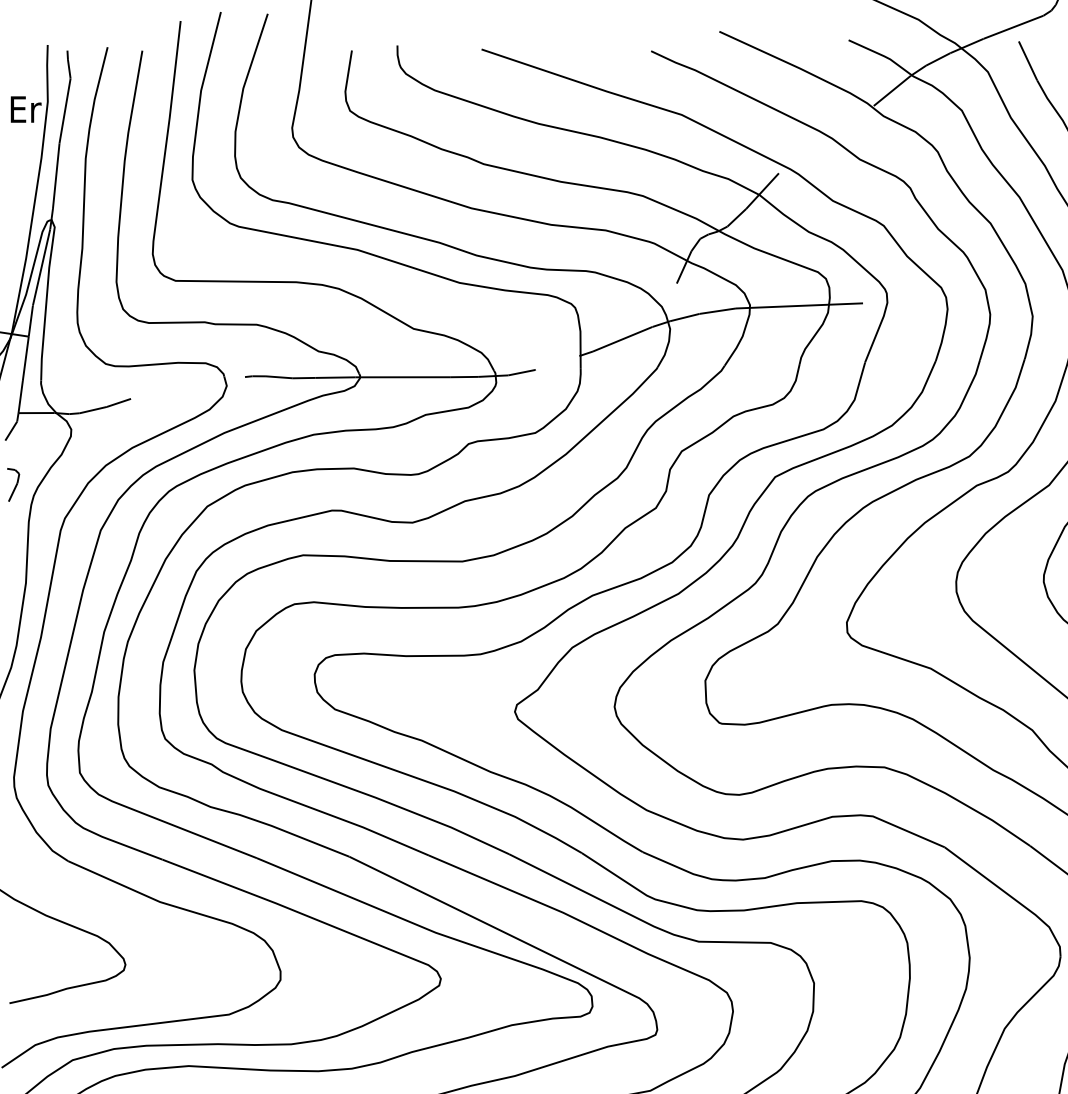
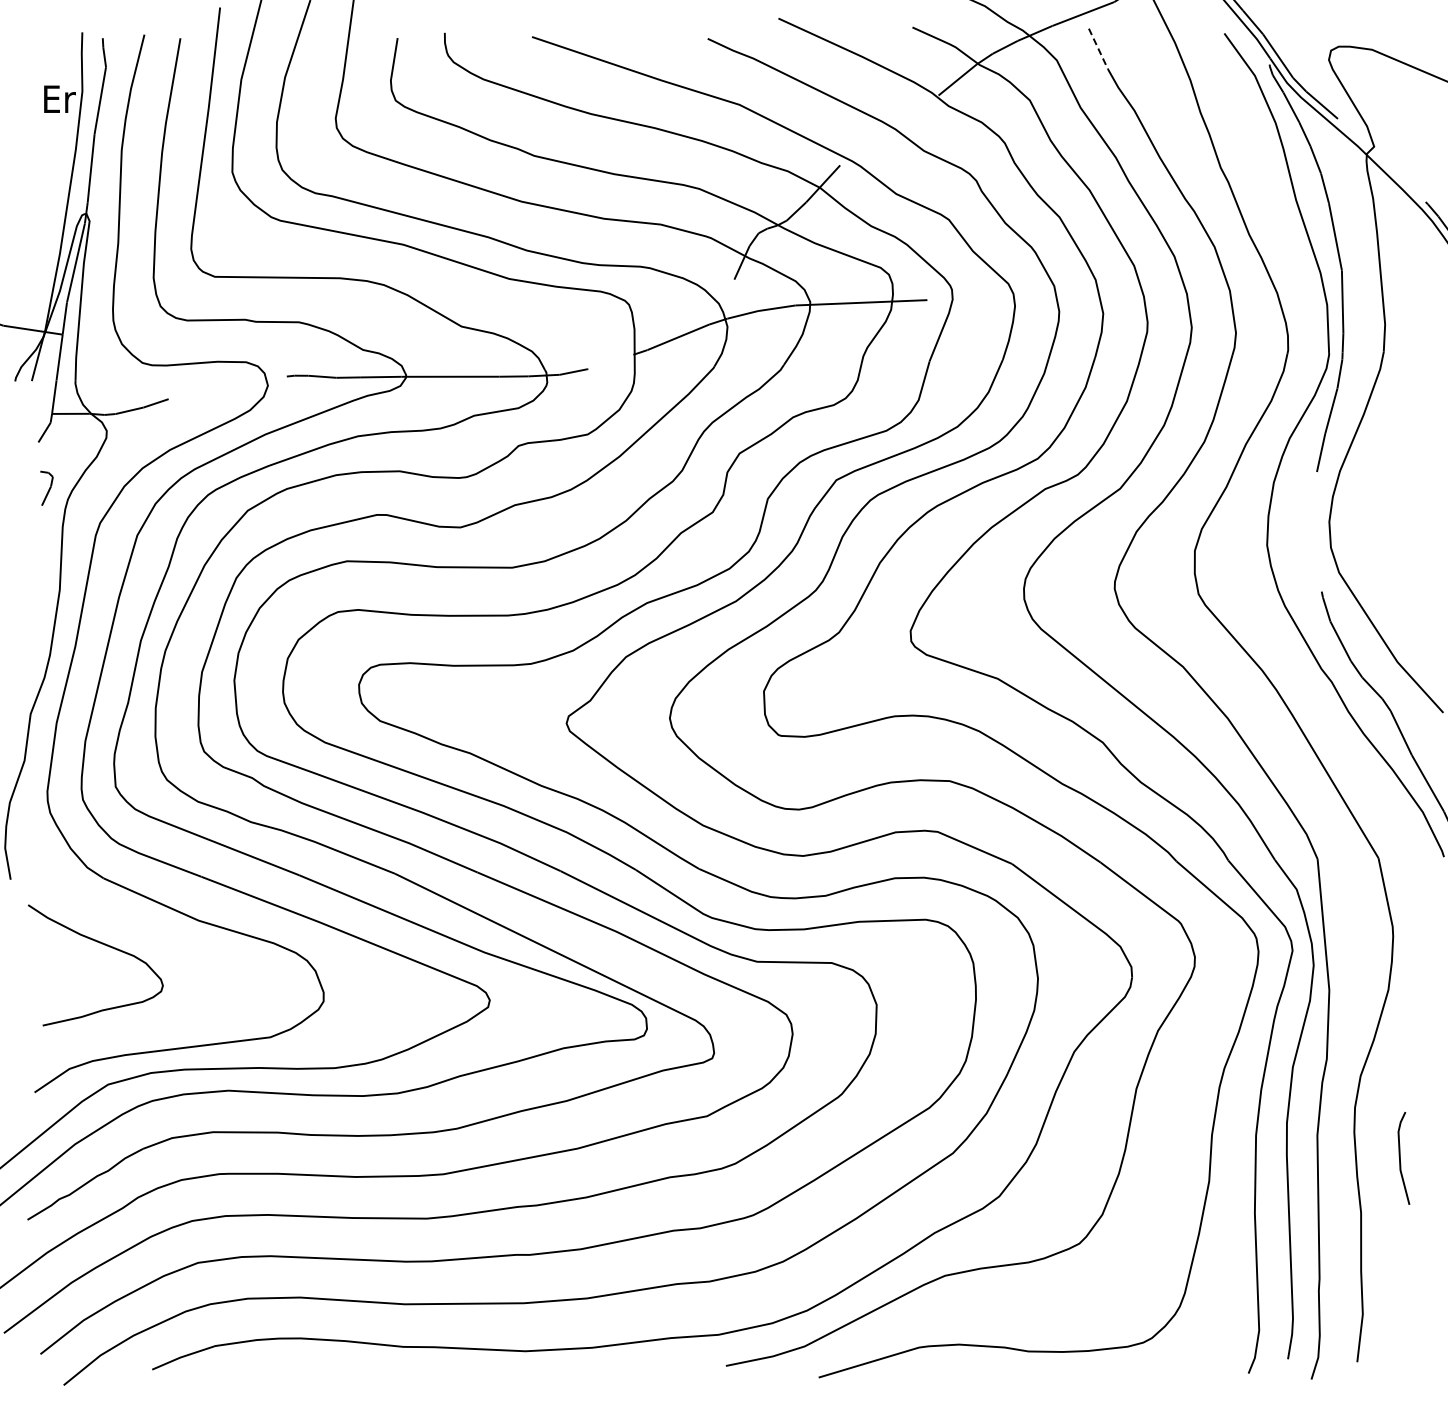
line: (1028, 61) -> (1098, 49), solid -> dashed

